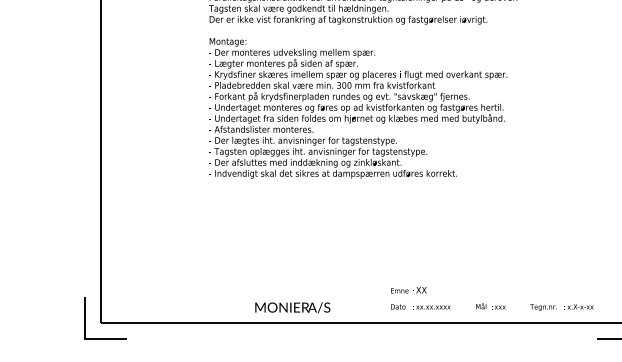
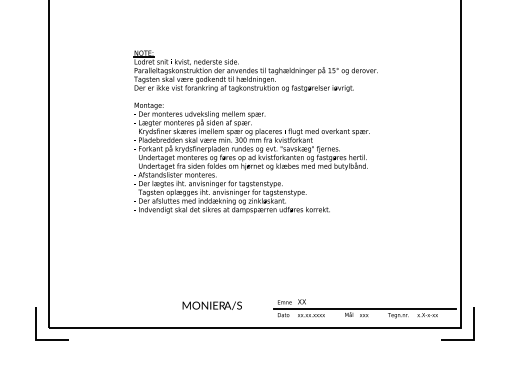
line: (500, 298) -> (364, 308), added
text: (291, 307) -> (211, 305), moved

